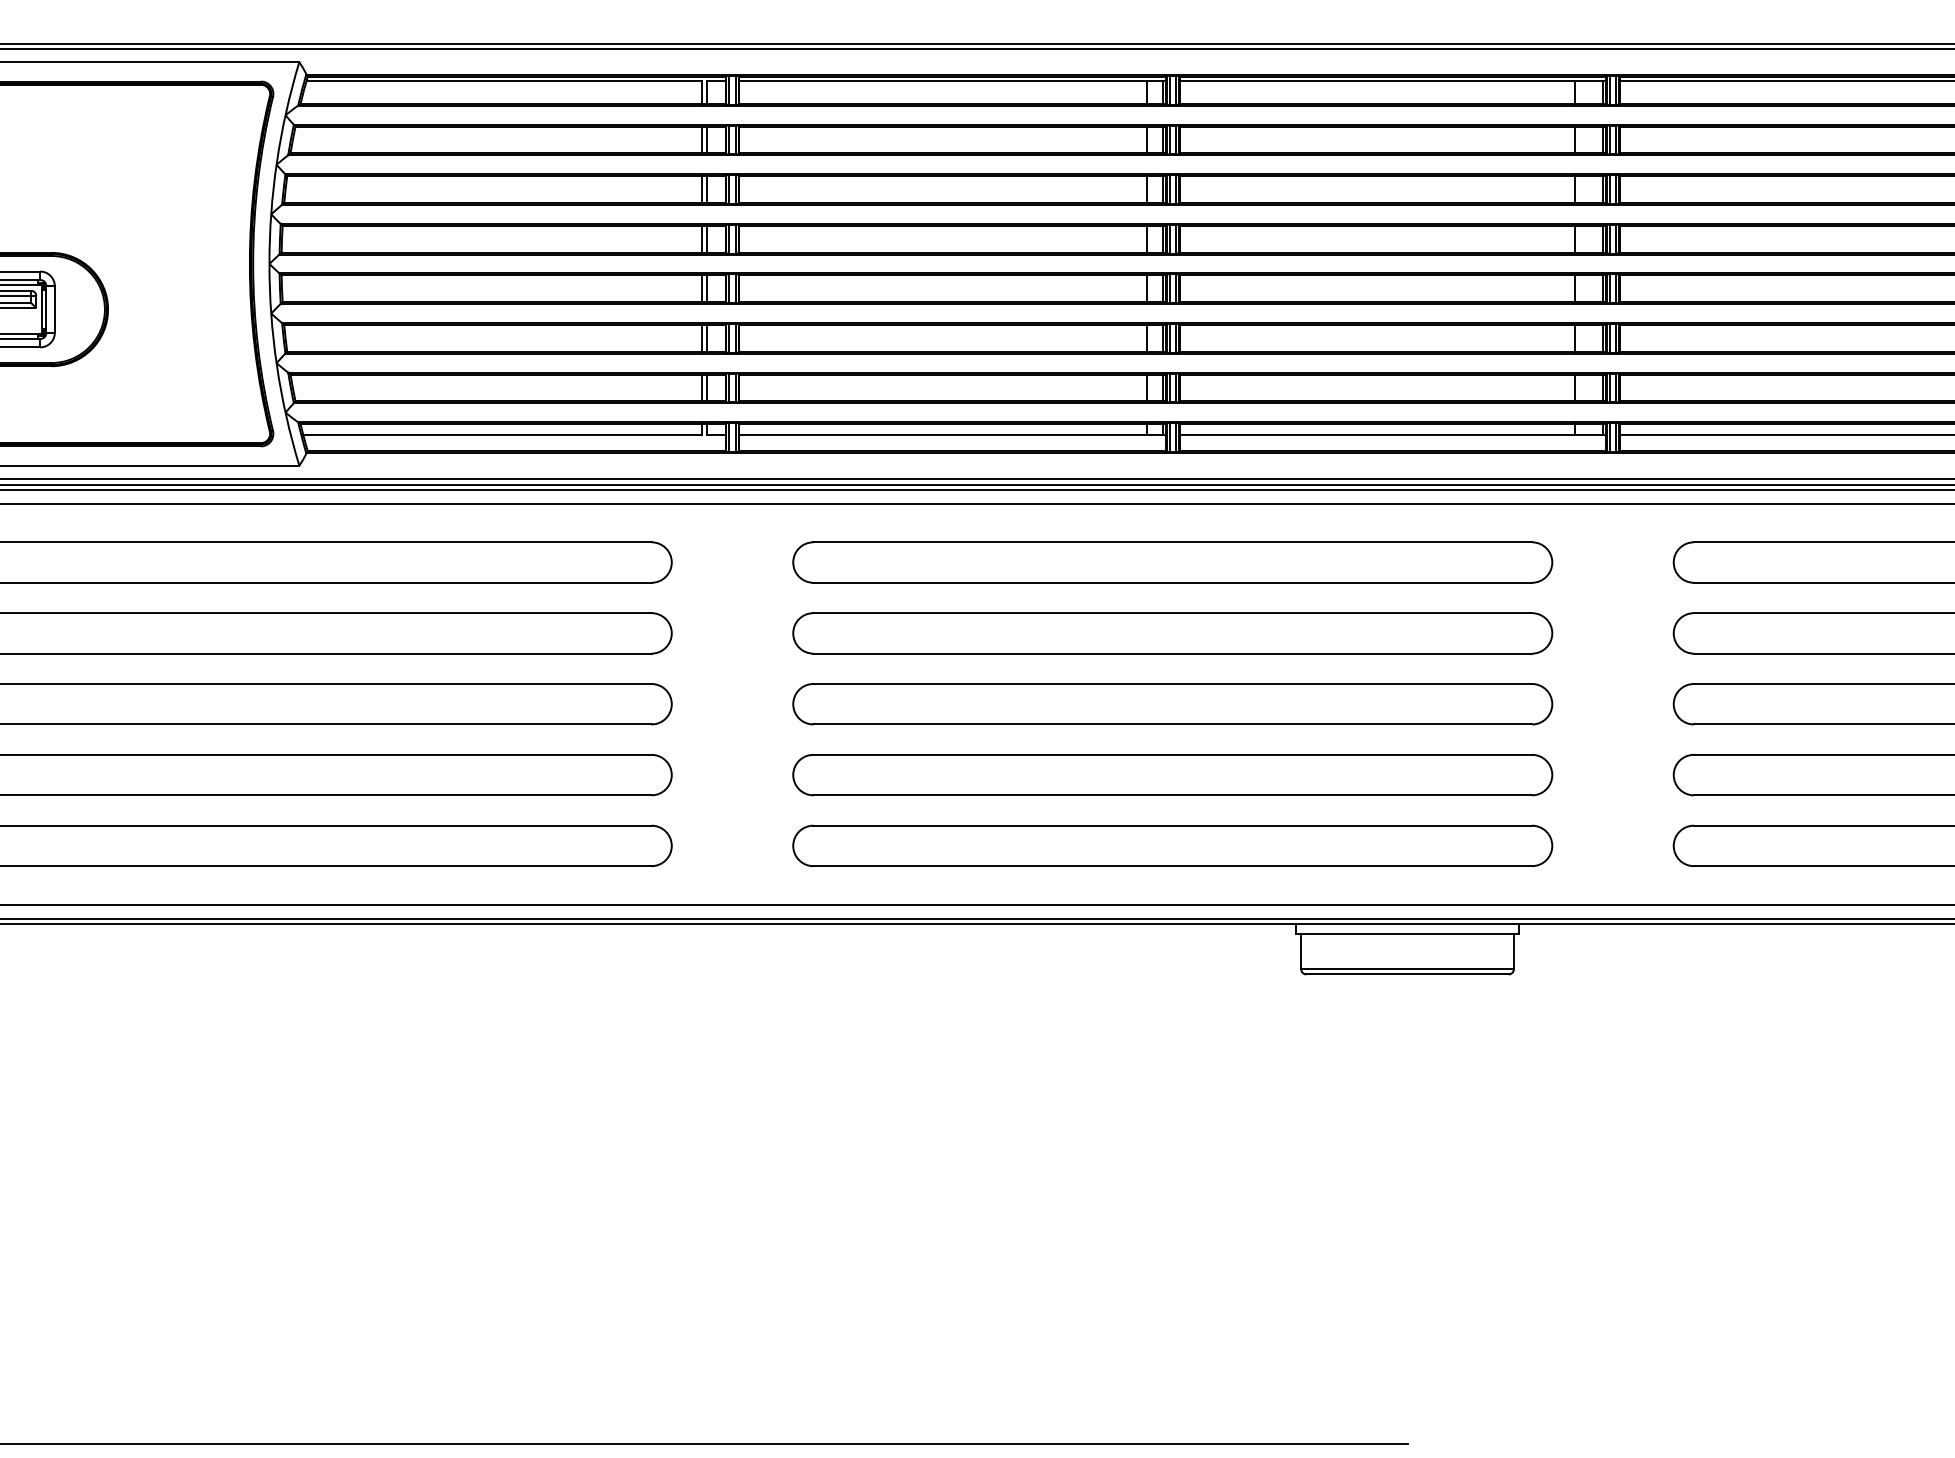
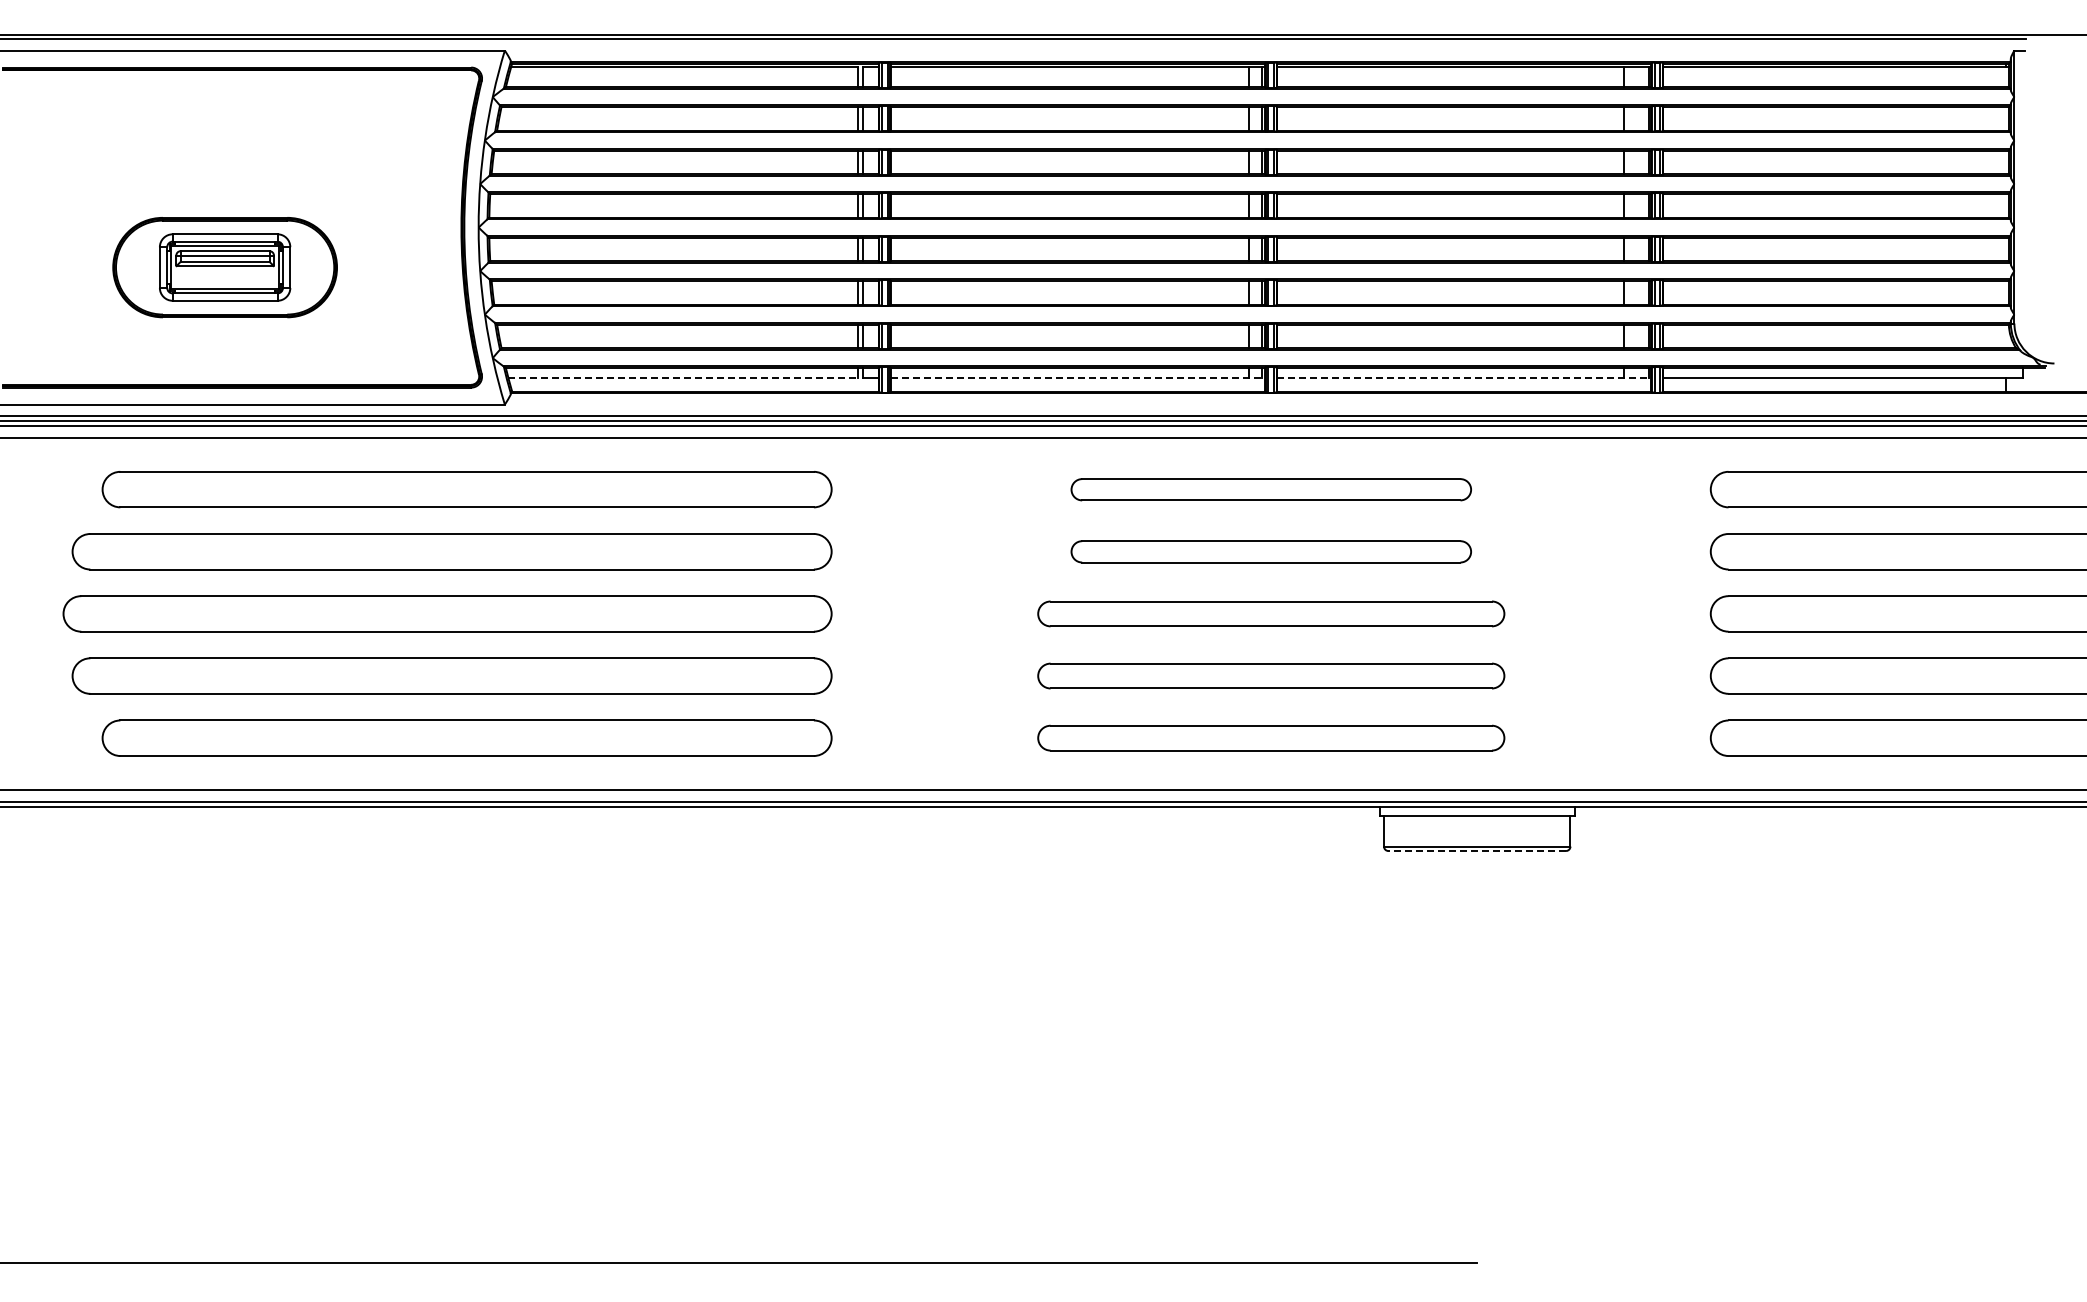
line: (502, 434) -> (683, 377), solid -> dashed
line: (953, 434) -> (1078, 377), solid -> dashed
line: (1393, 434) -> (1464, 377), solid -> dashed
part: (1173, 562) -> (1271, 489), size x0.6
part: (1173, 633) -> (1271, 551), size x0.6
part: (1173, 703) -> (1271, 613), size x0.7
part: (1173, 774) -> (1271, 675), size x0.7
part: (1173, 845) -> (1271, 737), size x0.7
line: (1407, 975) -> (1477, 851), solid -> dashed

